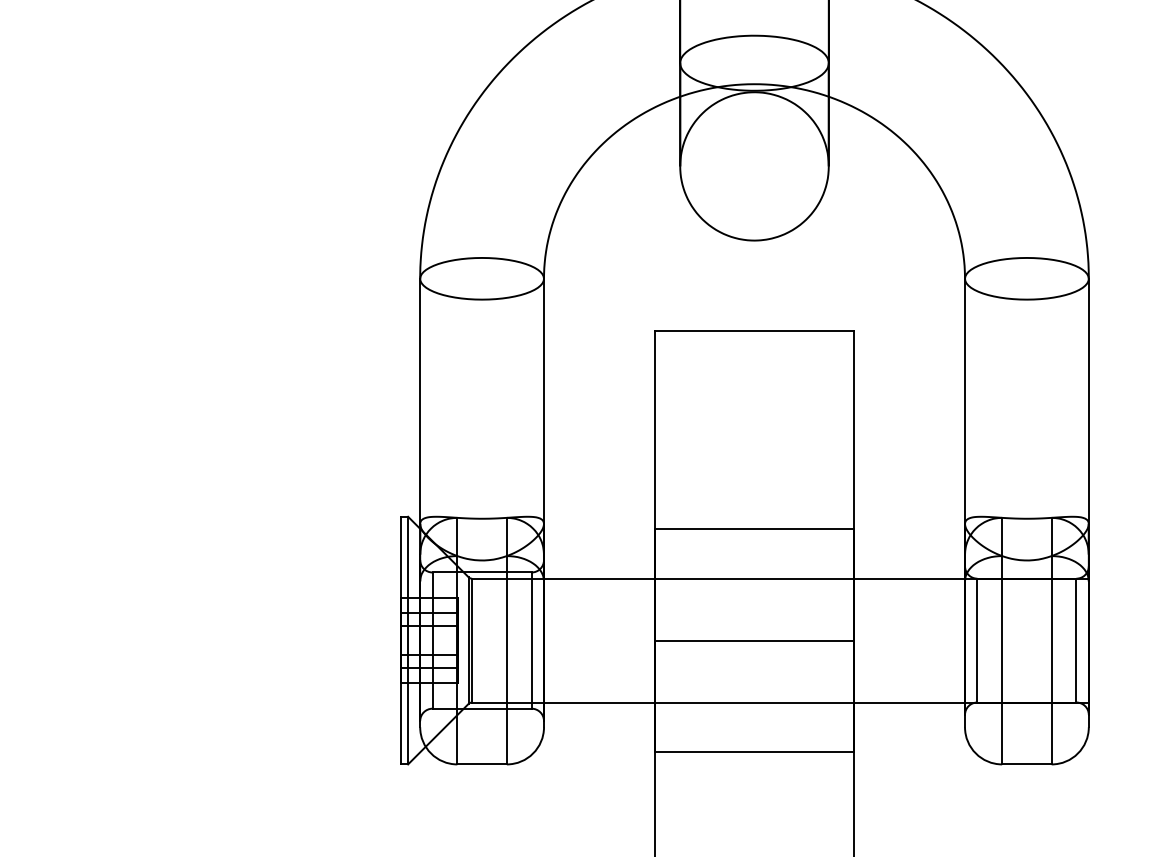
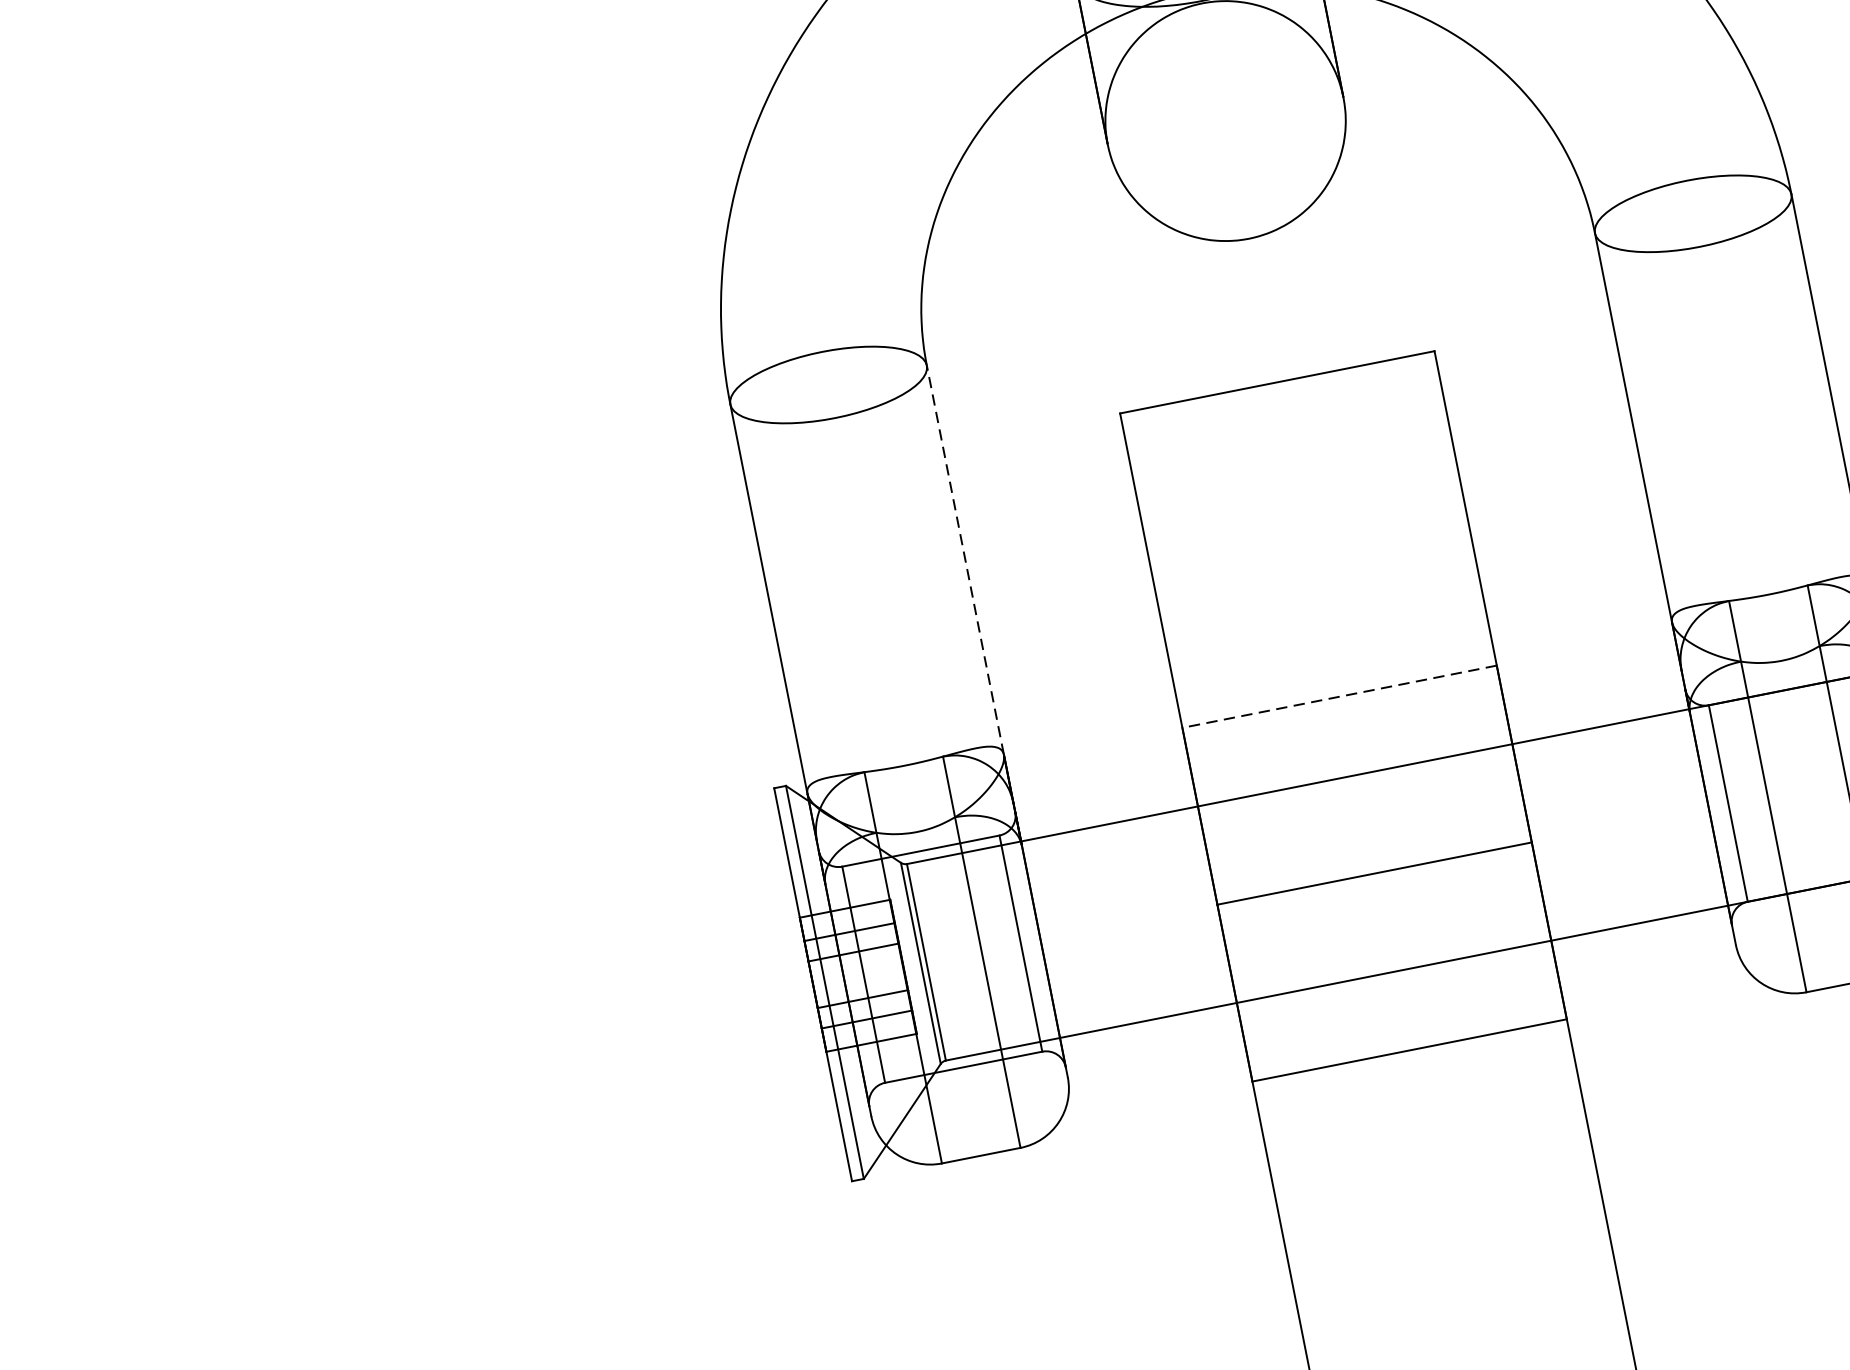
line: (544, 401) -> (966, 560), solid -> dashed
line: (754, 529) -> (1339, 697), solid -> dashed

